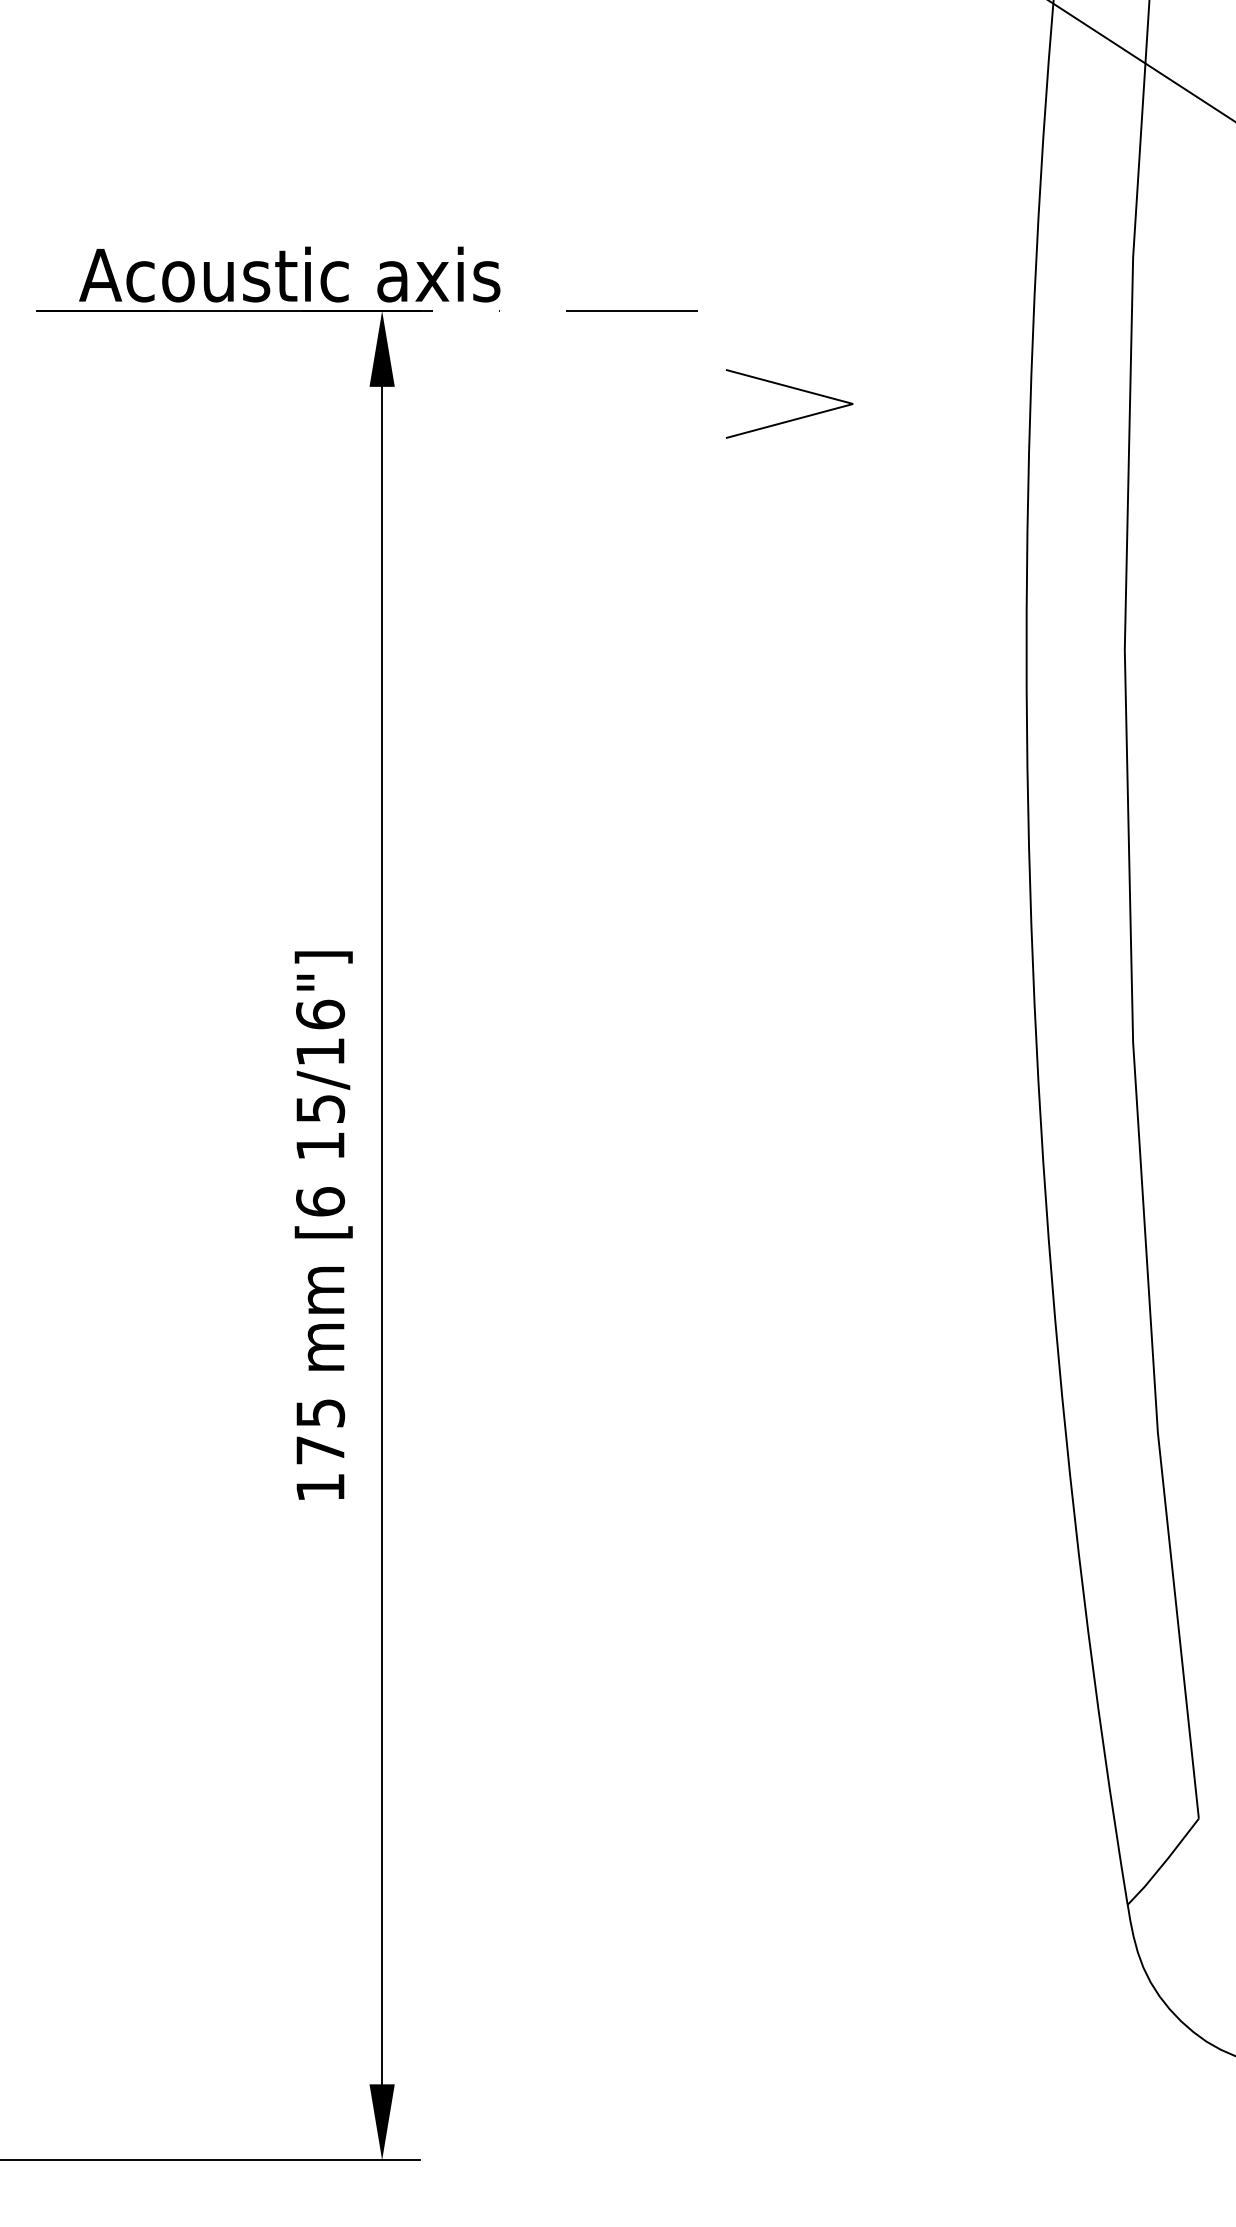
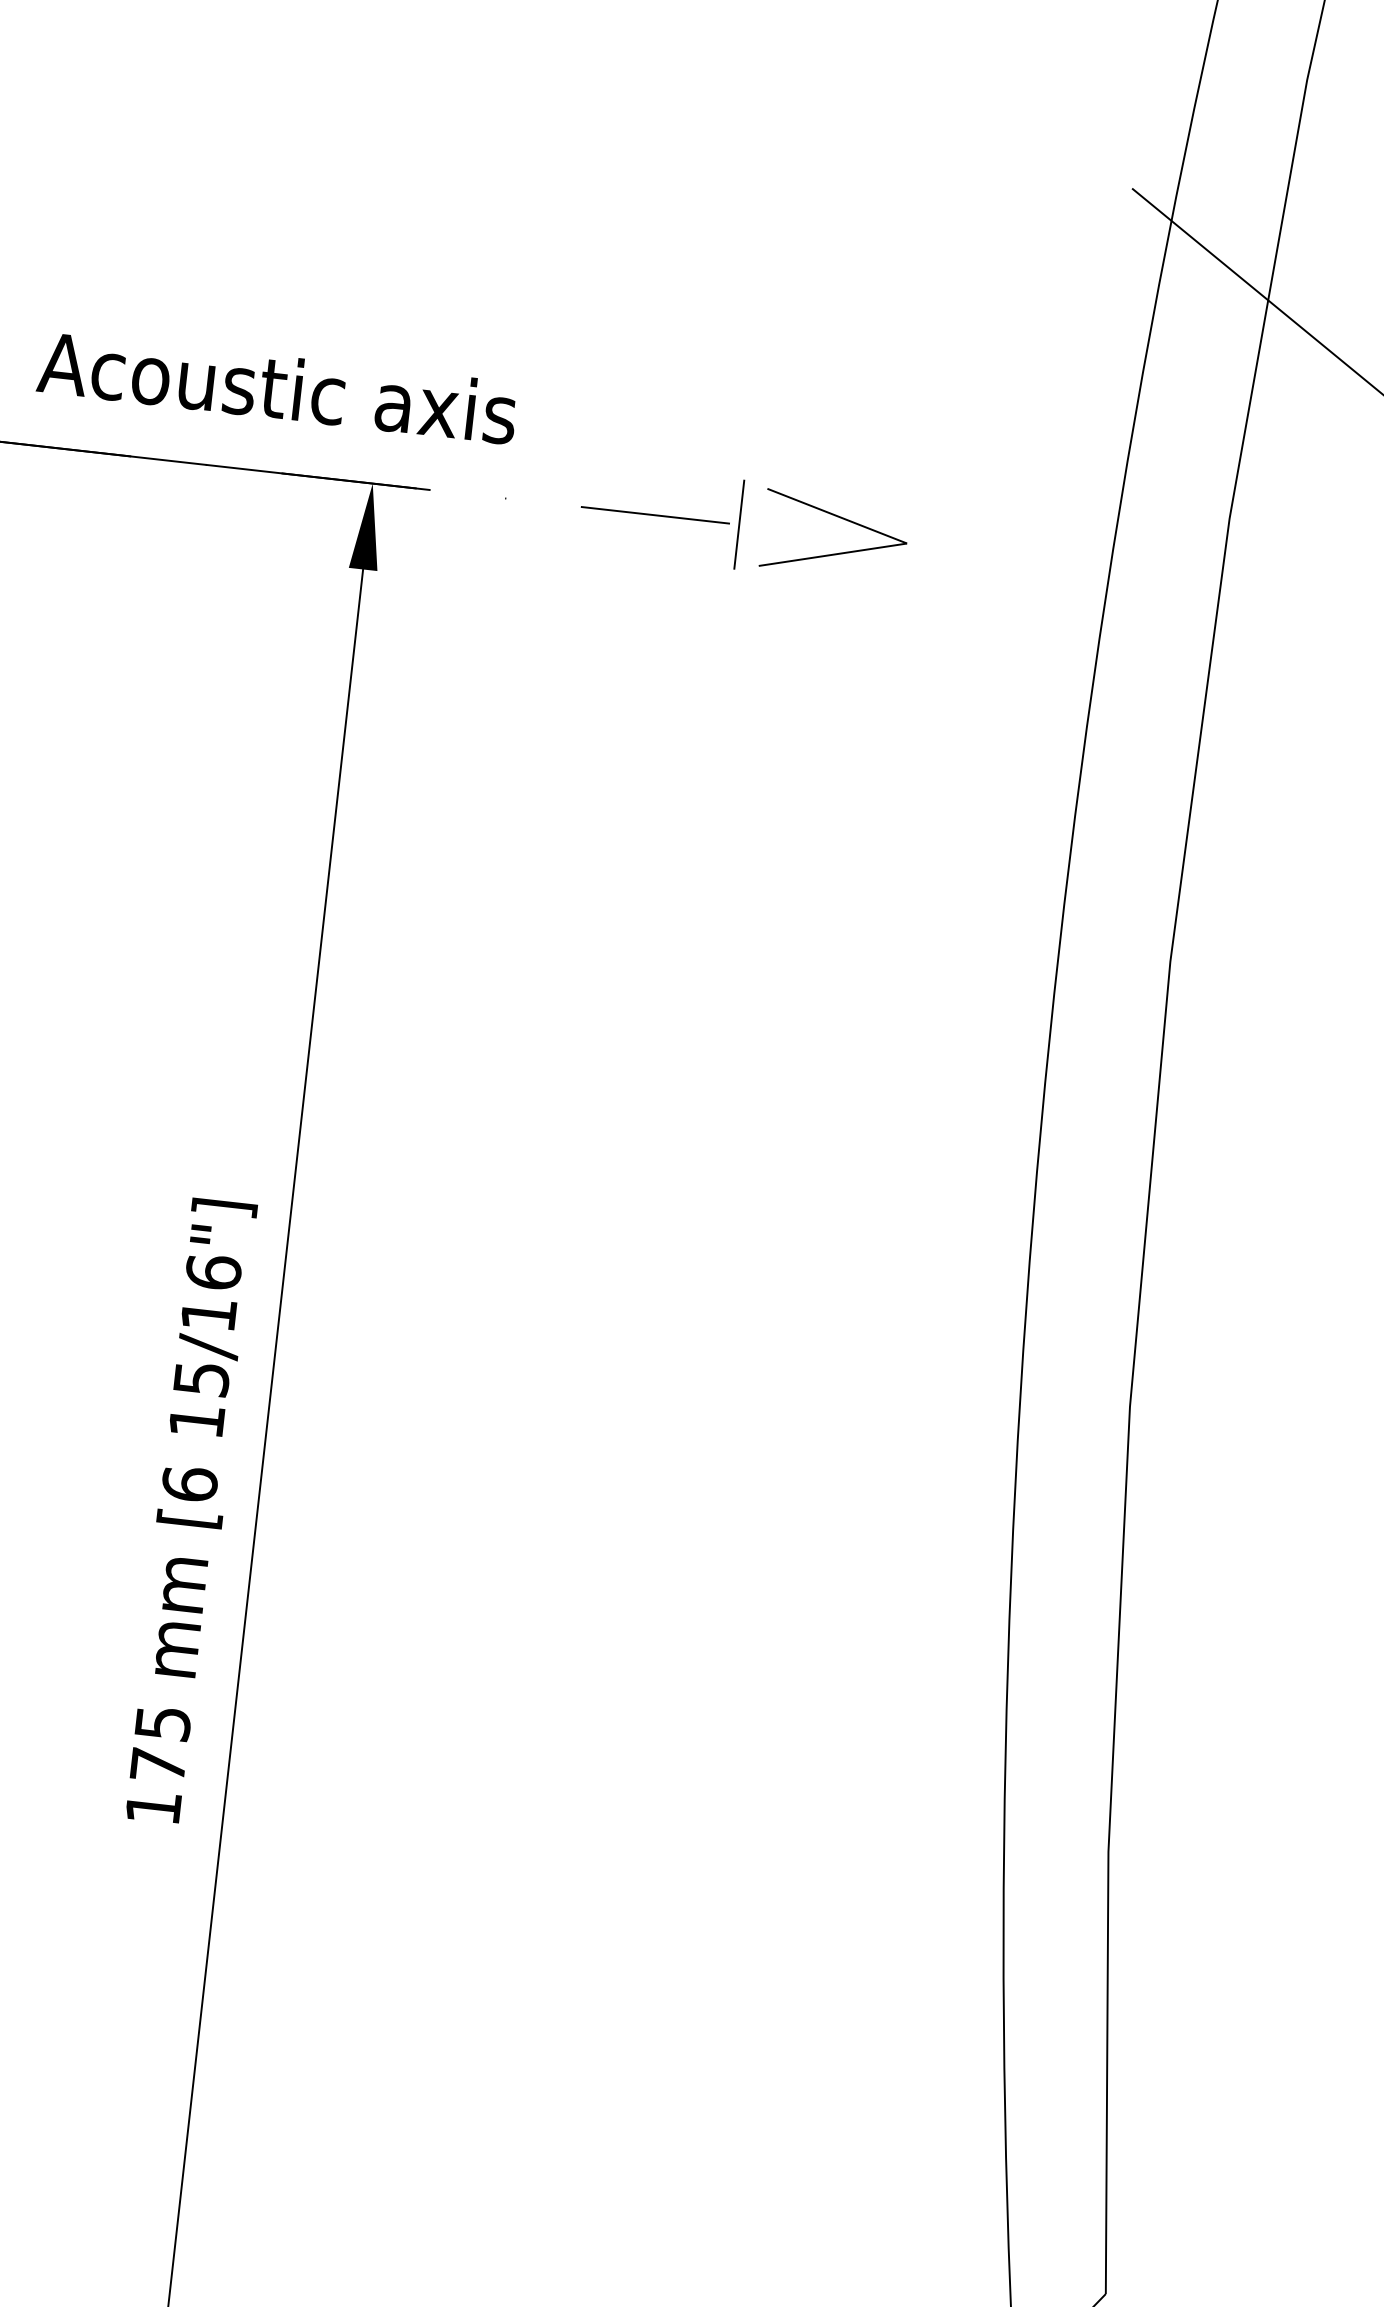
text: (289, 274) -> (277, 387), moved
line: (705, 310) -> (738, 524), added
part: (794, 389) -> (842, 519), moved

